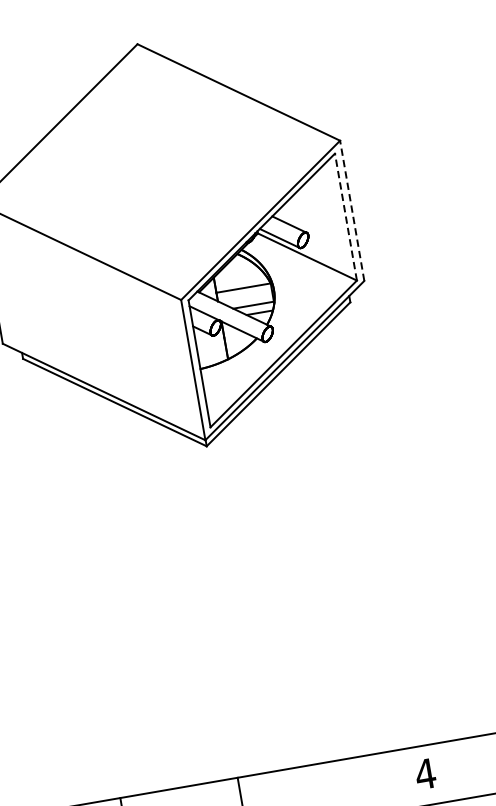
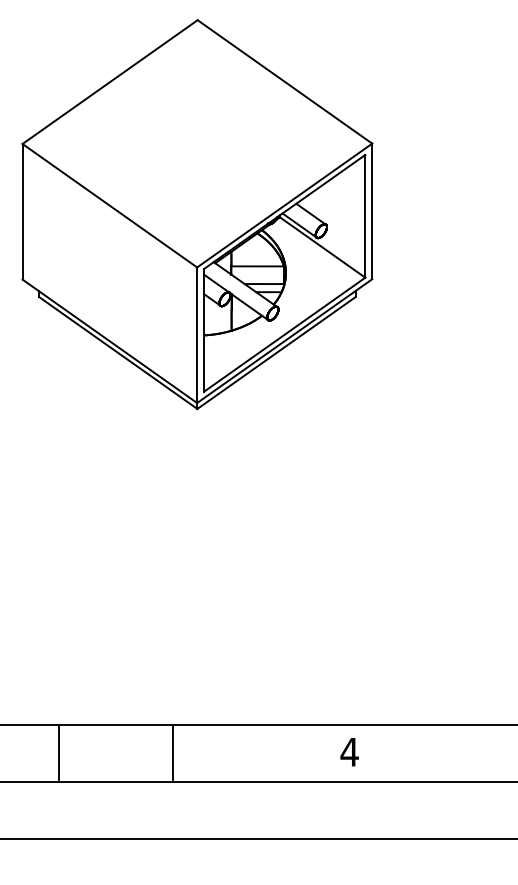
line: (352, 210) -> (372, 211), dashed -> solid
line: (345, 216) -> (365, 215), dashed -> solid

